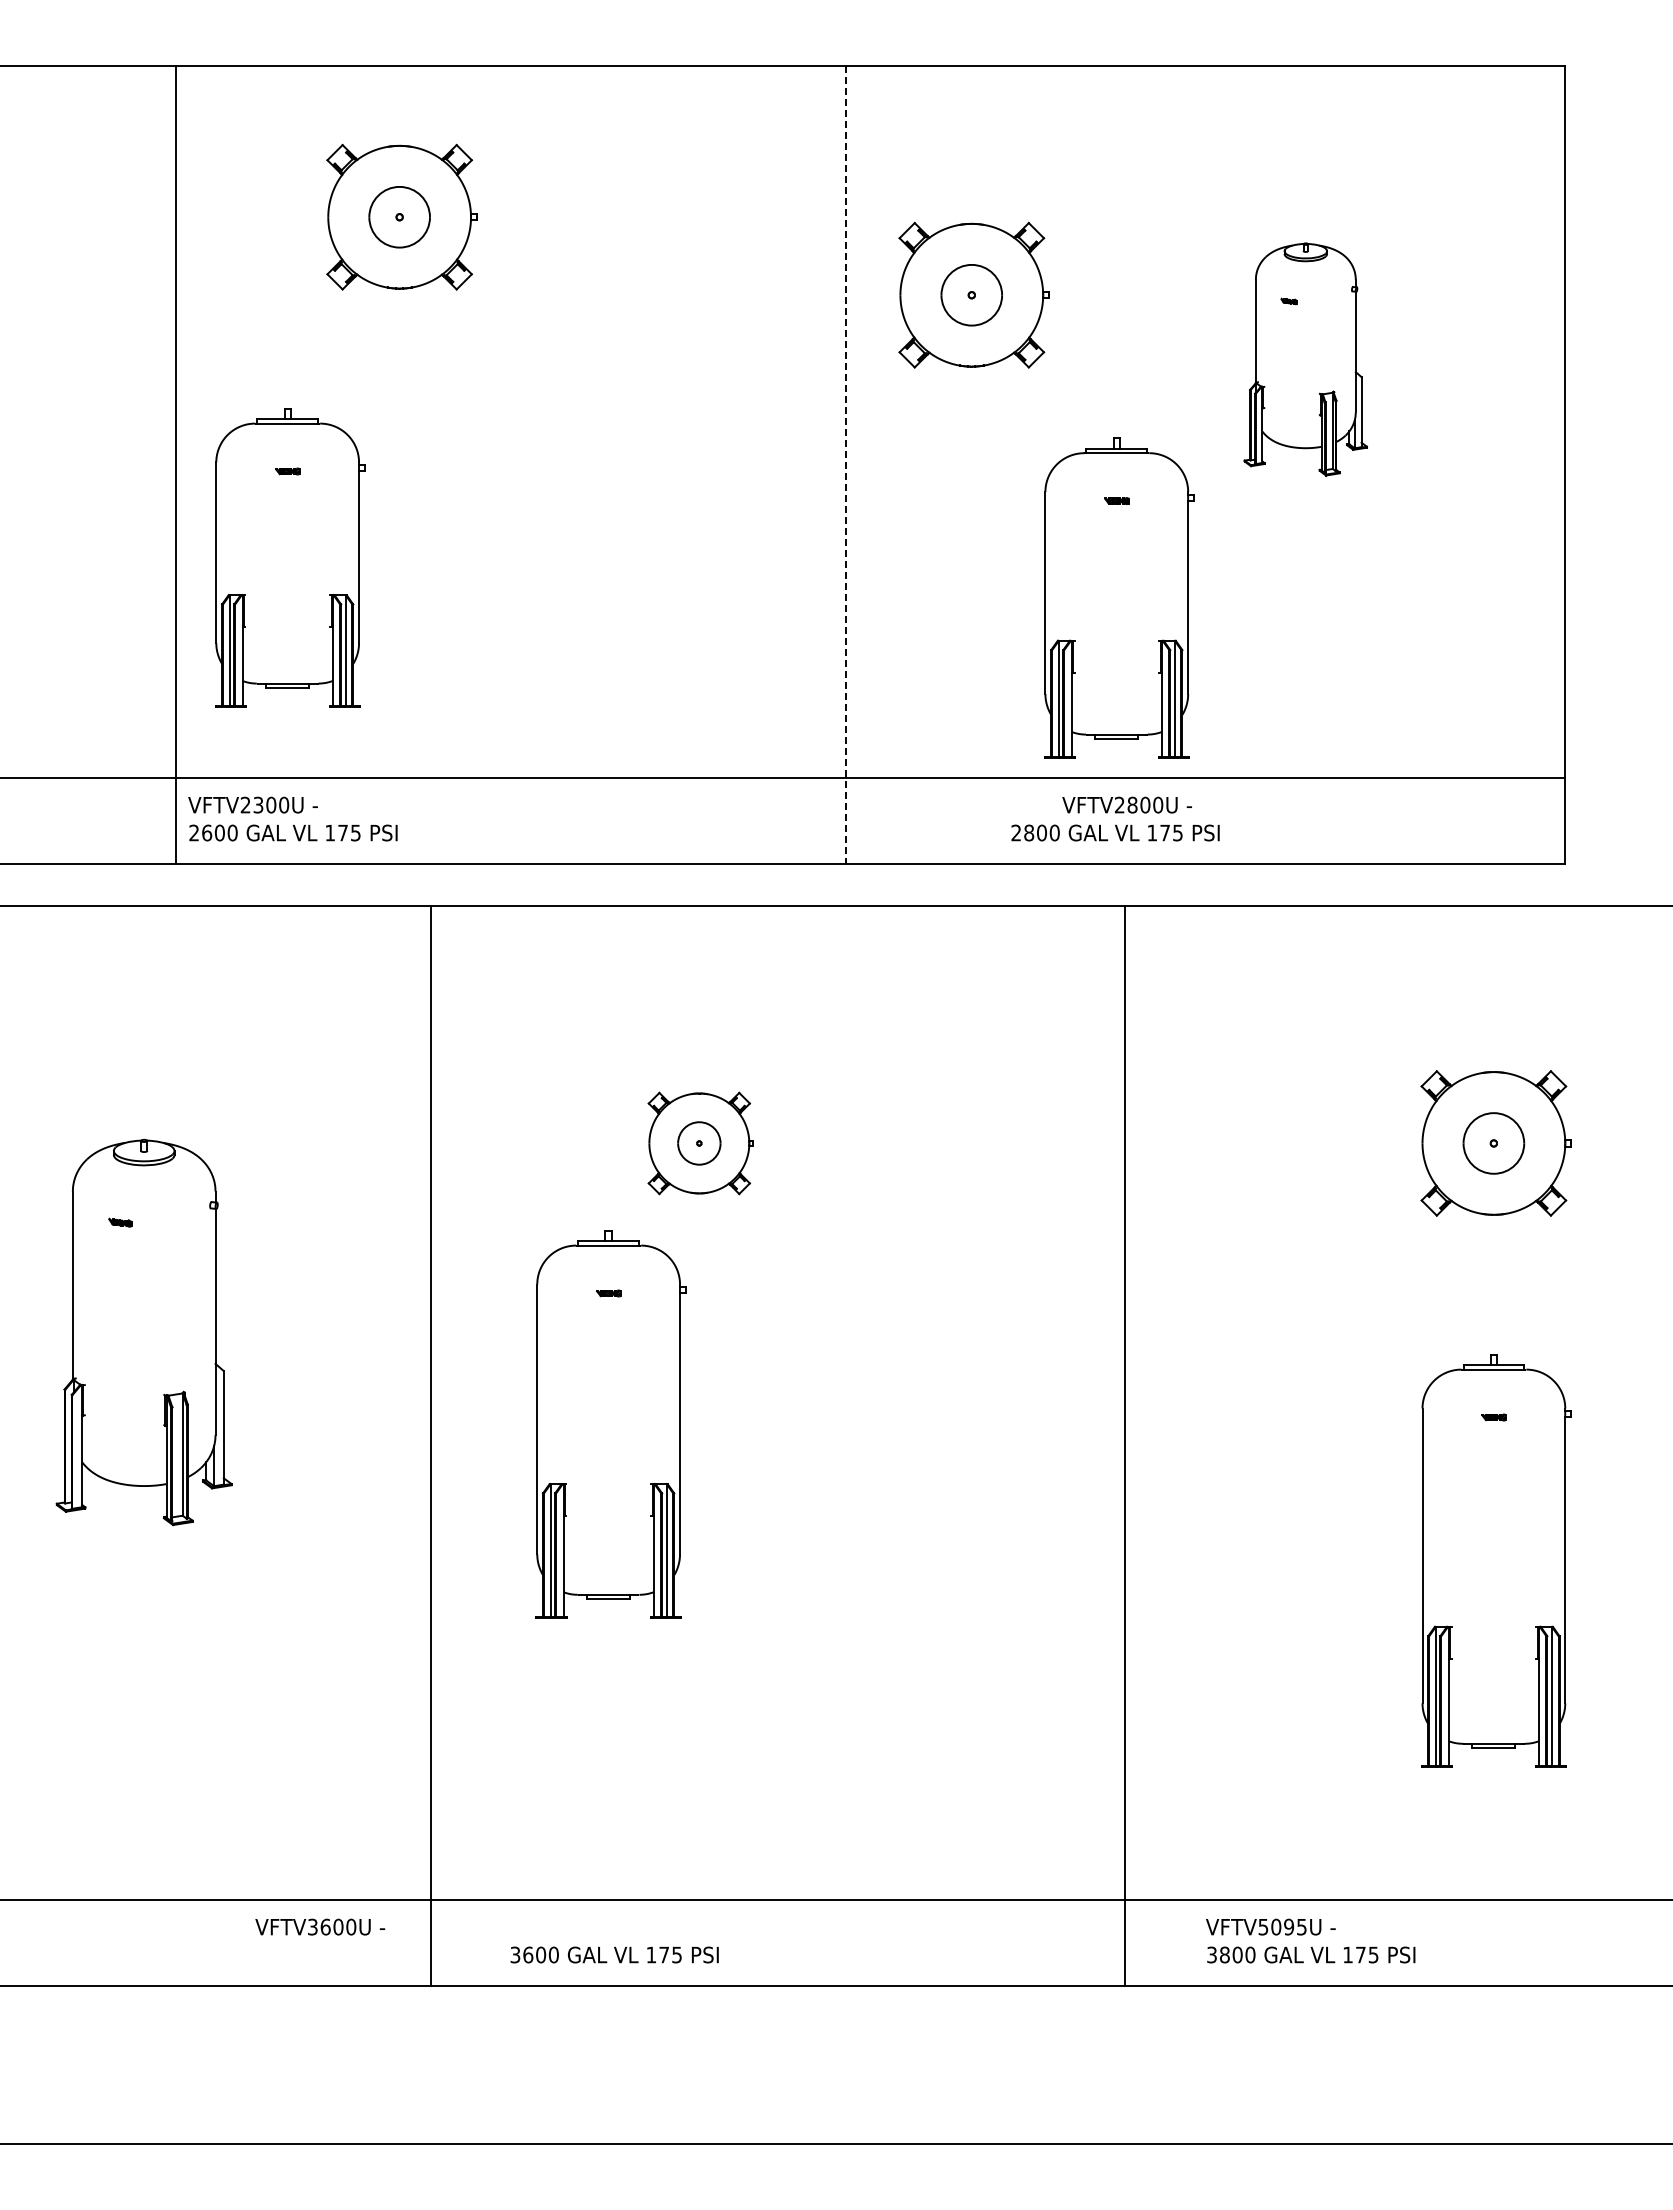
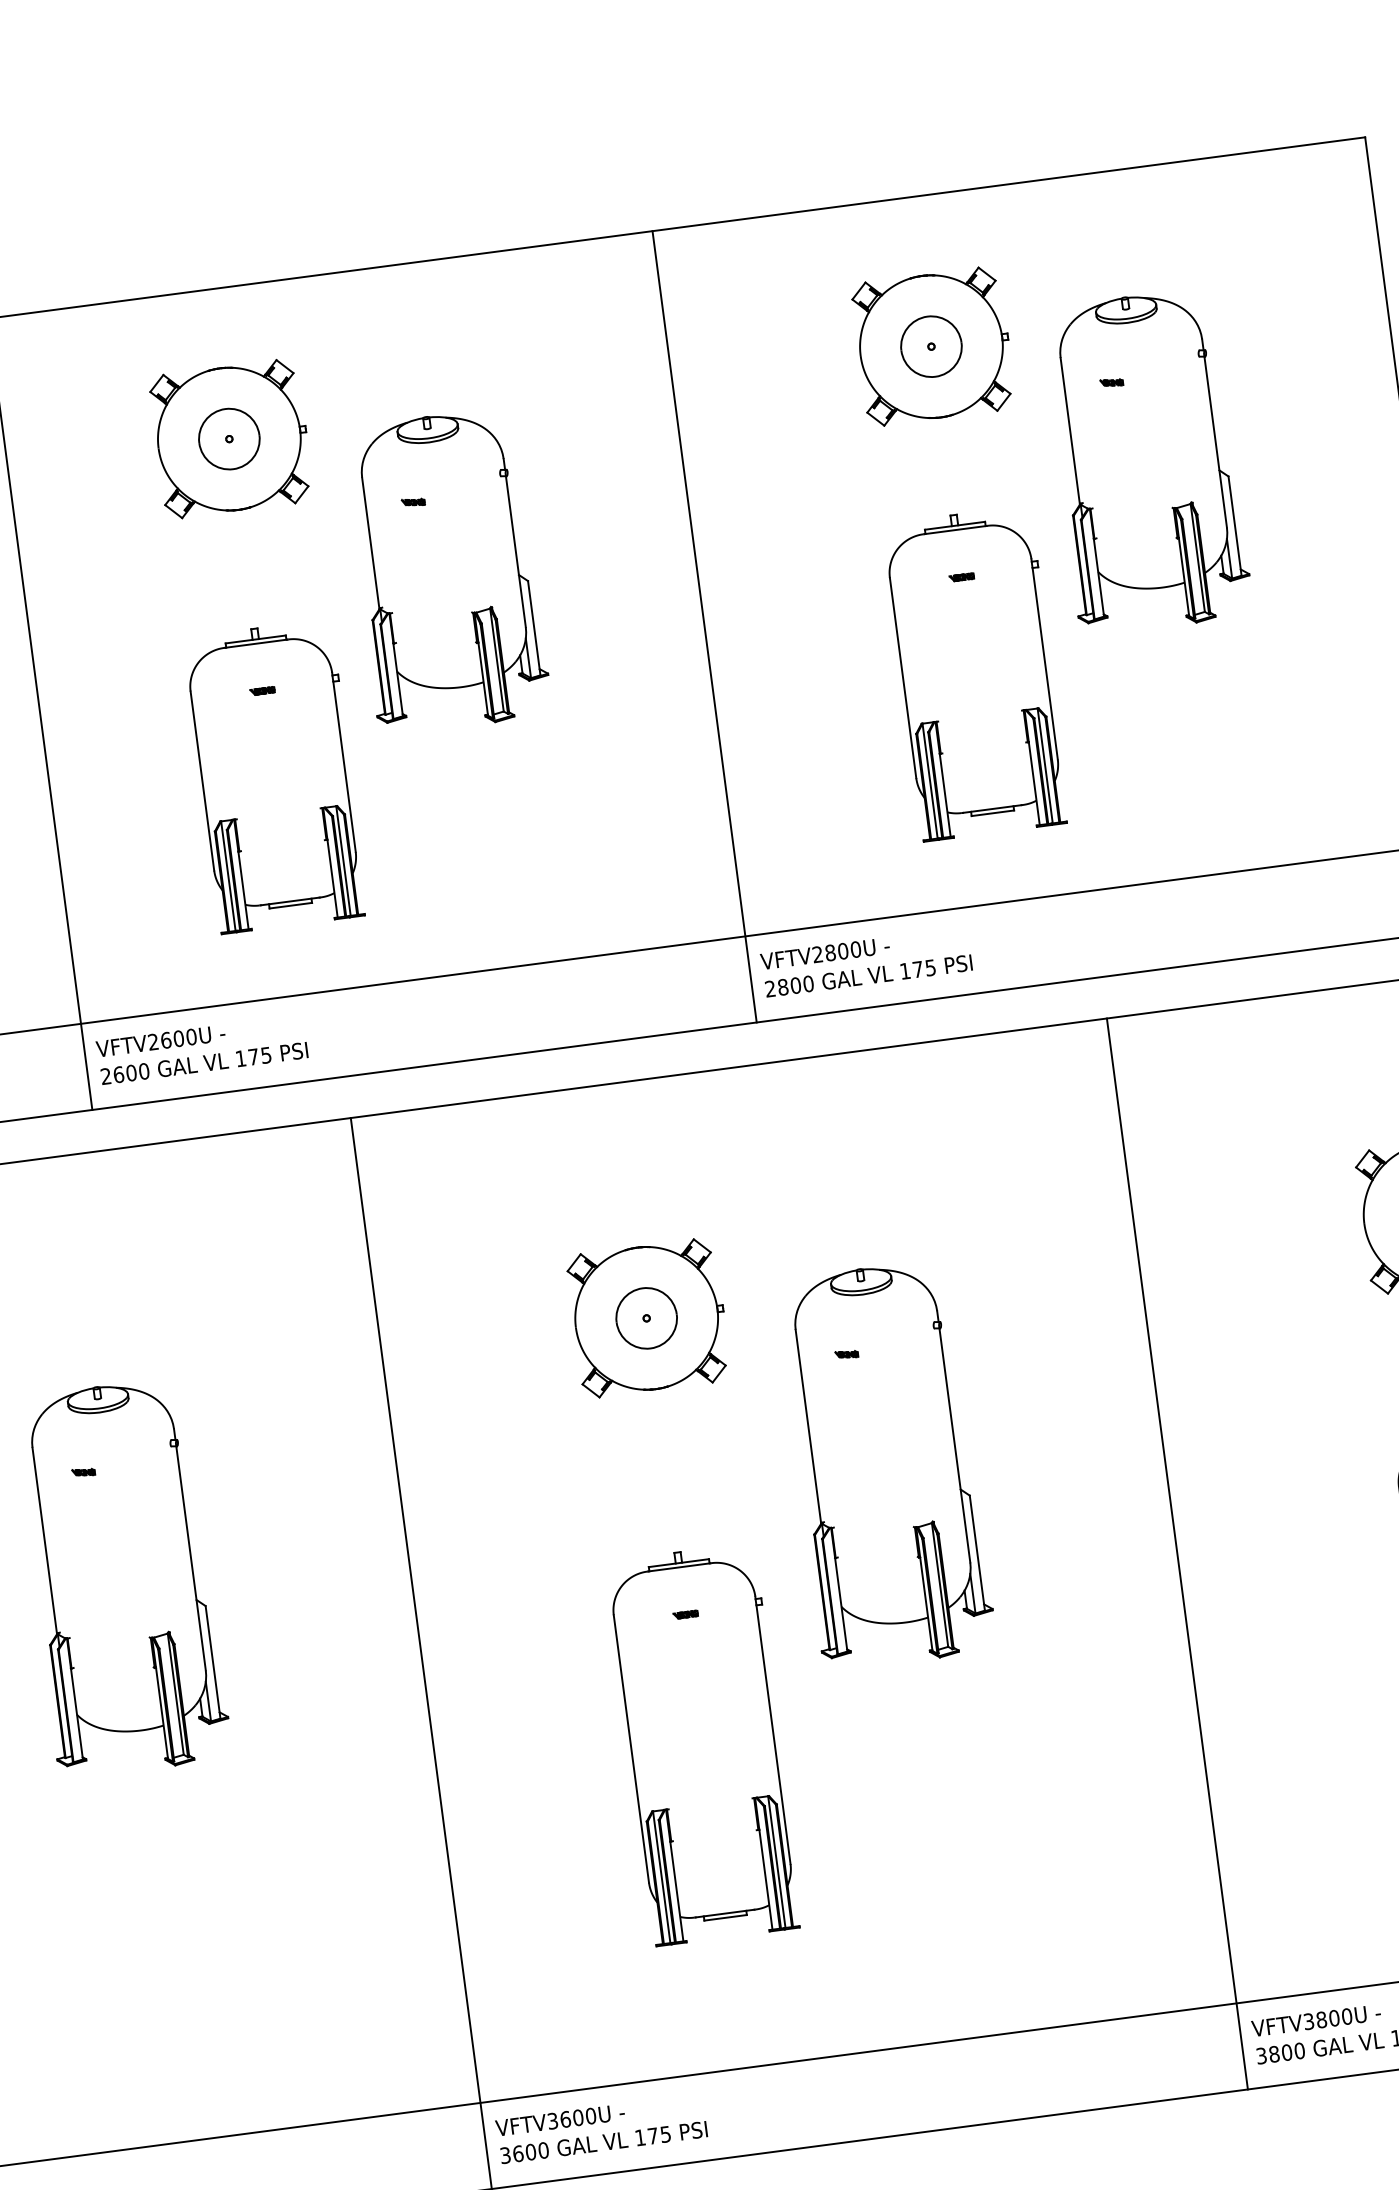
part: (973, 294) -> (933, 345), moved
part: (1305, 359) -> (1146, 461), size x1.43
part: (597, 376) -> (446, 571), added
line: (846, 465) -> (704, 626), dashed -> solid
part: (290, 557) -> (276, 776), moved
part: (1119, 597) -> (977, 672), moved
text: (258, 804) -> (166, 1039), VFTV2300U -> VFTV2600U
text: (1126, 804) -> (824, 953), moved
text: (1115, 832) -> (868, 975), moved
part: (700, 1143) -> (648, 1318), size x1.43
part: (915, 1319) -> (884, 1464), added
part: (610, 1424) -> (704, 1744), moved
line: (1125, 1446) -> (1177, 1554), moved
text: (320, 1926) -> (560, 2119), moved
text: (1282, 1926) -> (1327, 2018), VFTV5095U -> VFTV3800U
text: (614, 1954) -> (603, 2142), moved

